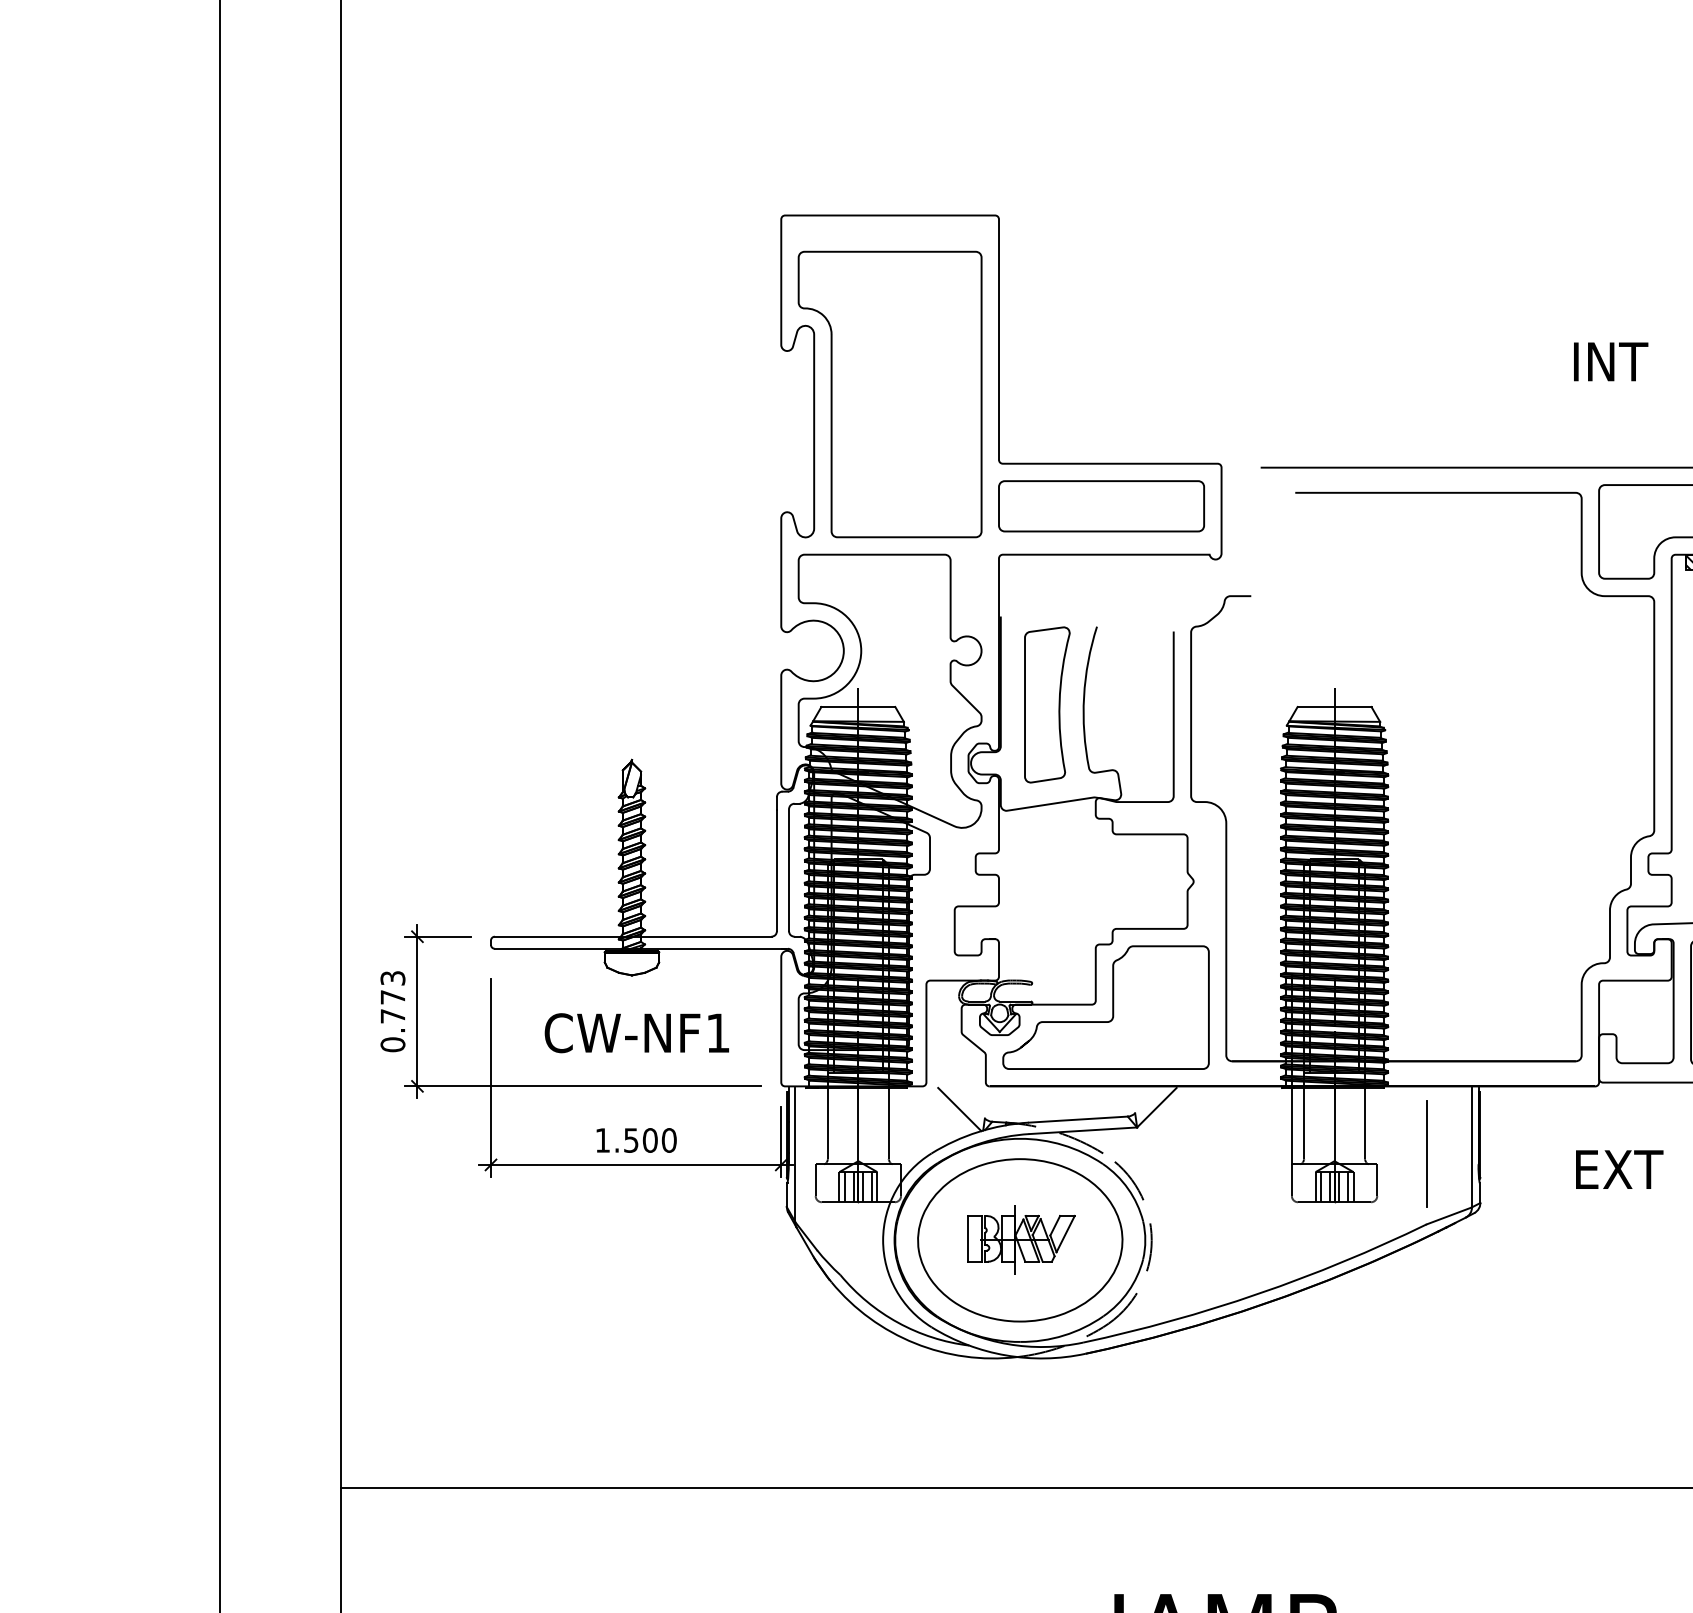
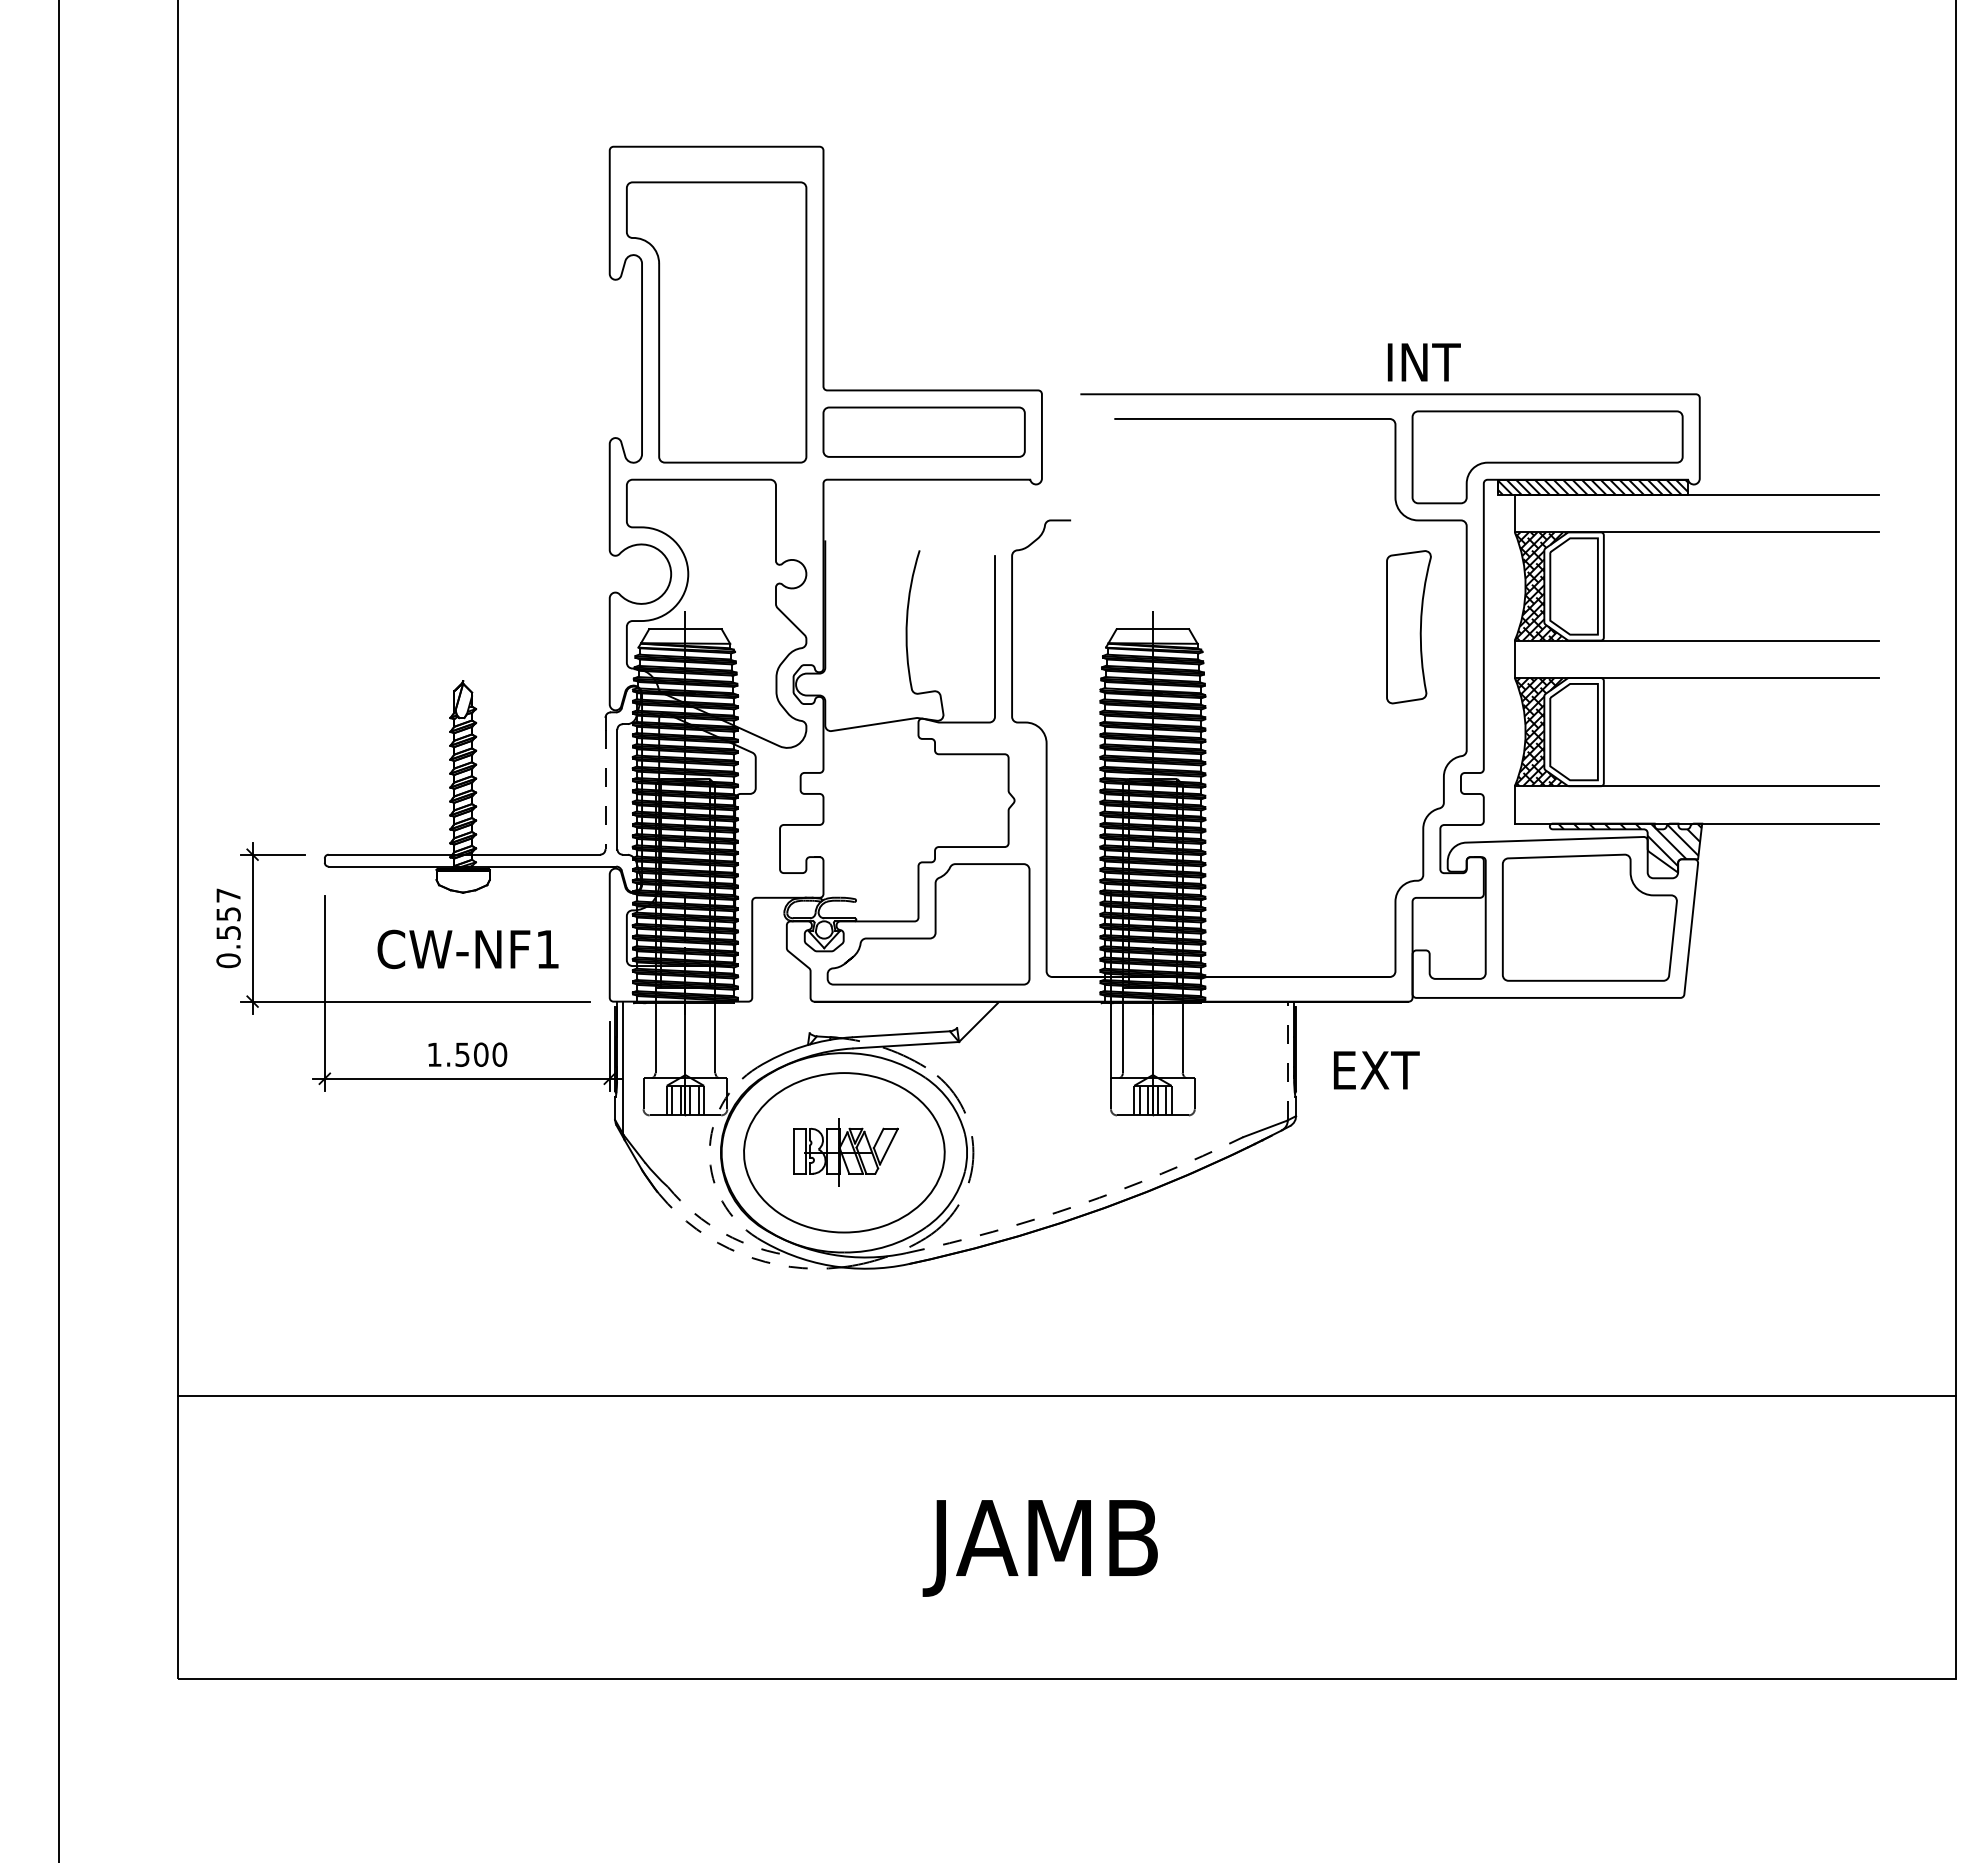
text: (1610, 361) -> (1423, 362), moved
part: (1046, 705) -> (1408, 627), moved
line: (776, 870) -> (605, 789), solid -> dashed
text: (392, 996) -> (228, 913), 0.773 -> 0.557
line: (959, 1109) -> (784, 1024), removed
line: (1471, 1147) -> (1287, 1061), solid -> dashed
line: (1426, 1154) -> (1243, 1068), removed
text: (1619, 1169) -> (1376, 1070), moved
arc: (882, 1240) -> (709, 1152), solid -> dashed
arc: (1258, 1294) -> (1078, 1205), solid -> dashed
arc: (898, 1322) -> (724, 1233), solid -> dashed
arc: (915, 1342) -> (741, 1253), solid -> dashed

